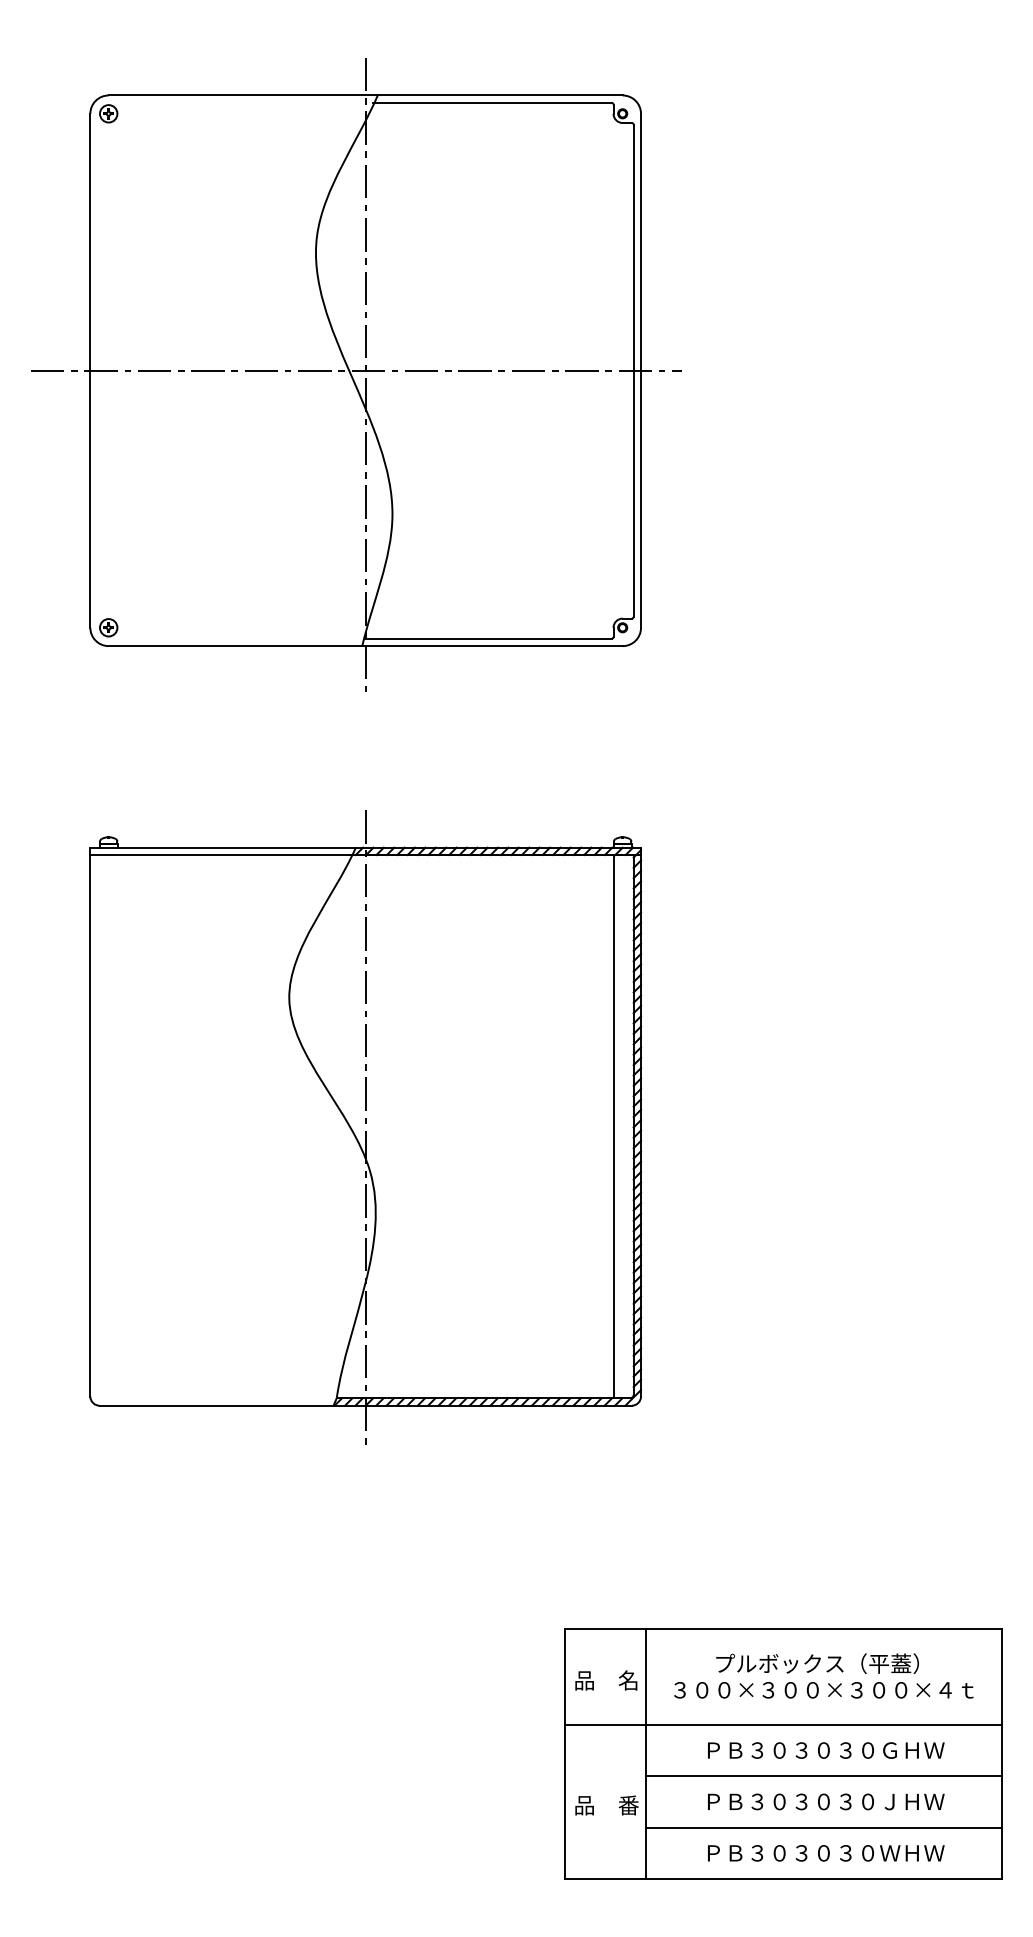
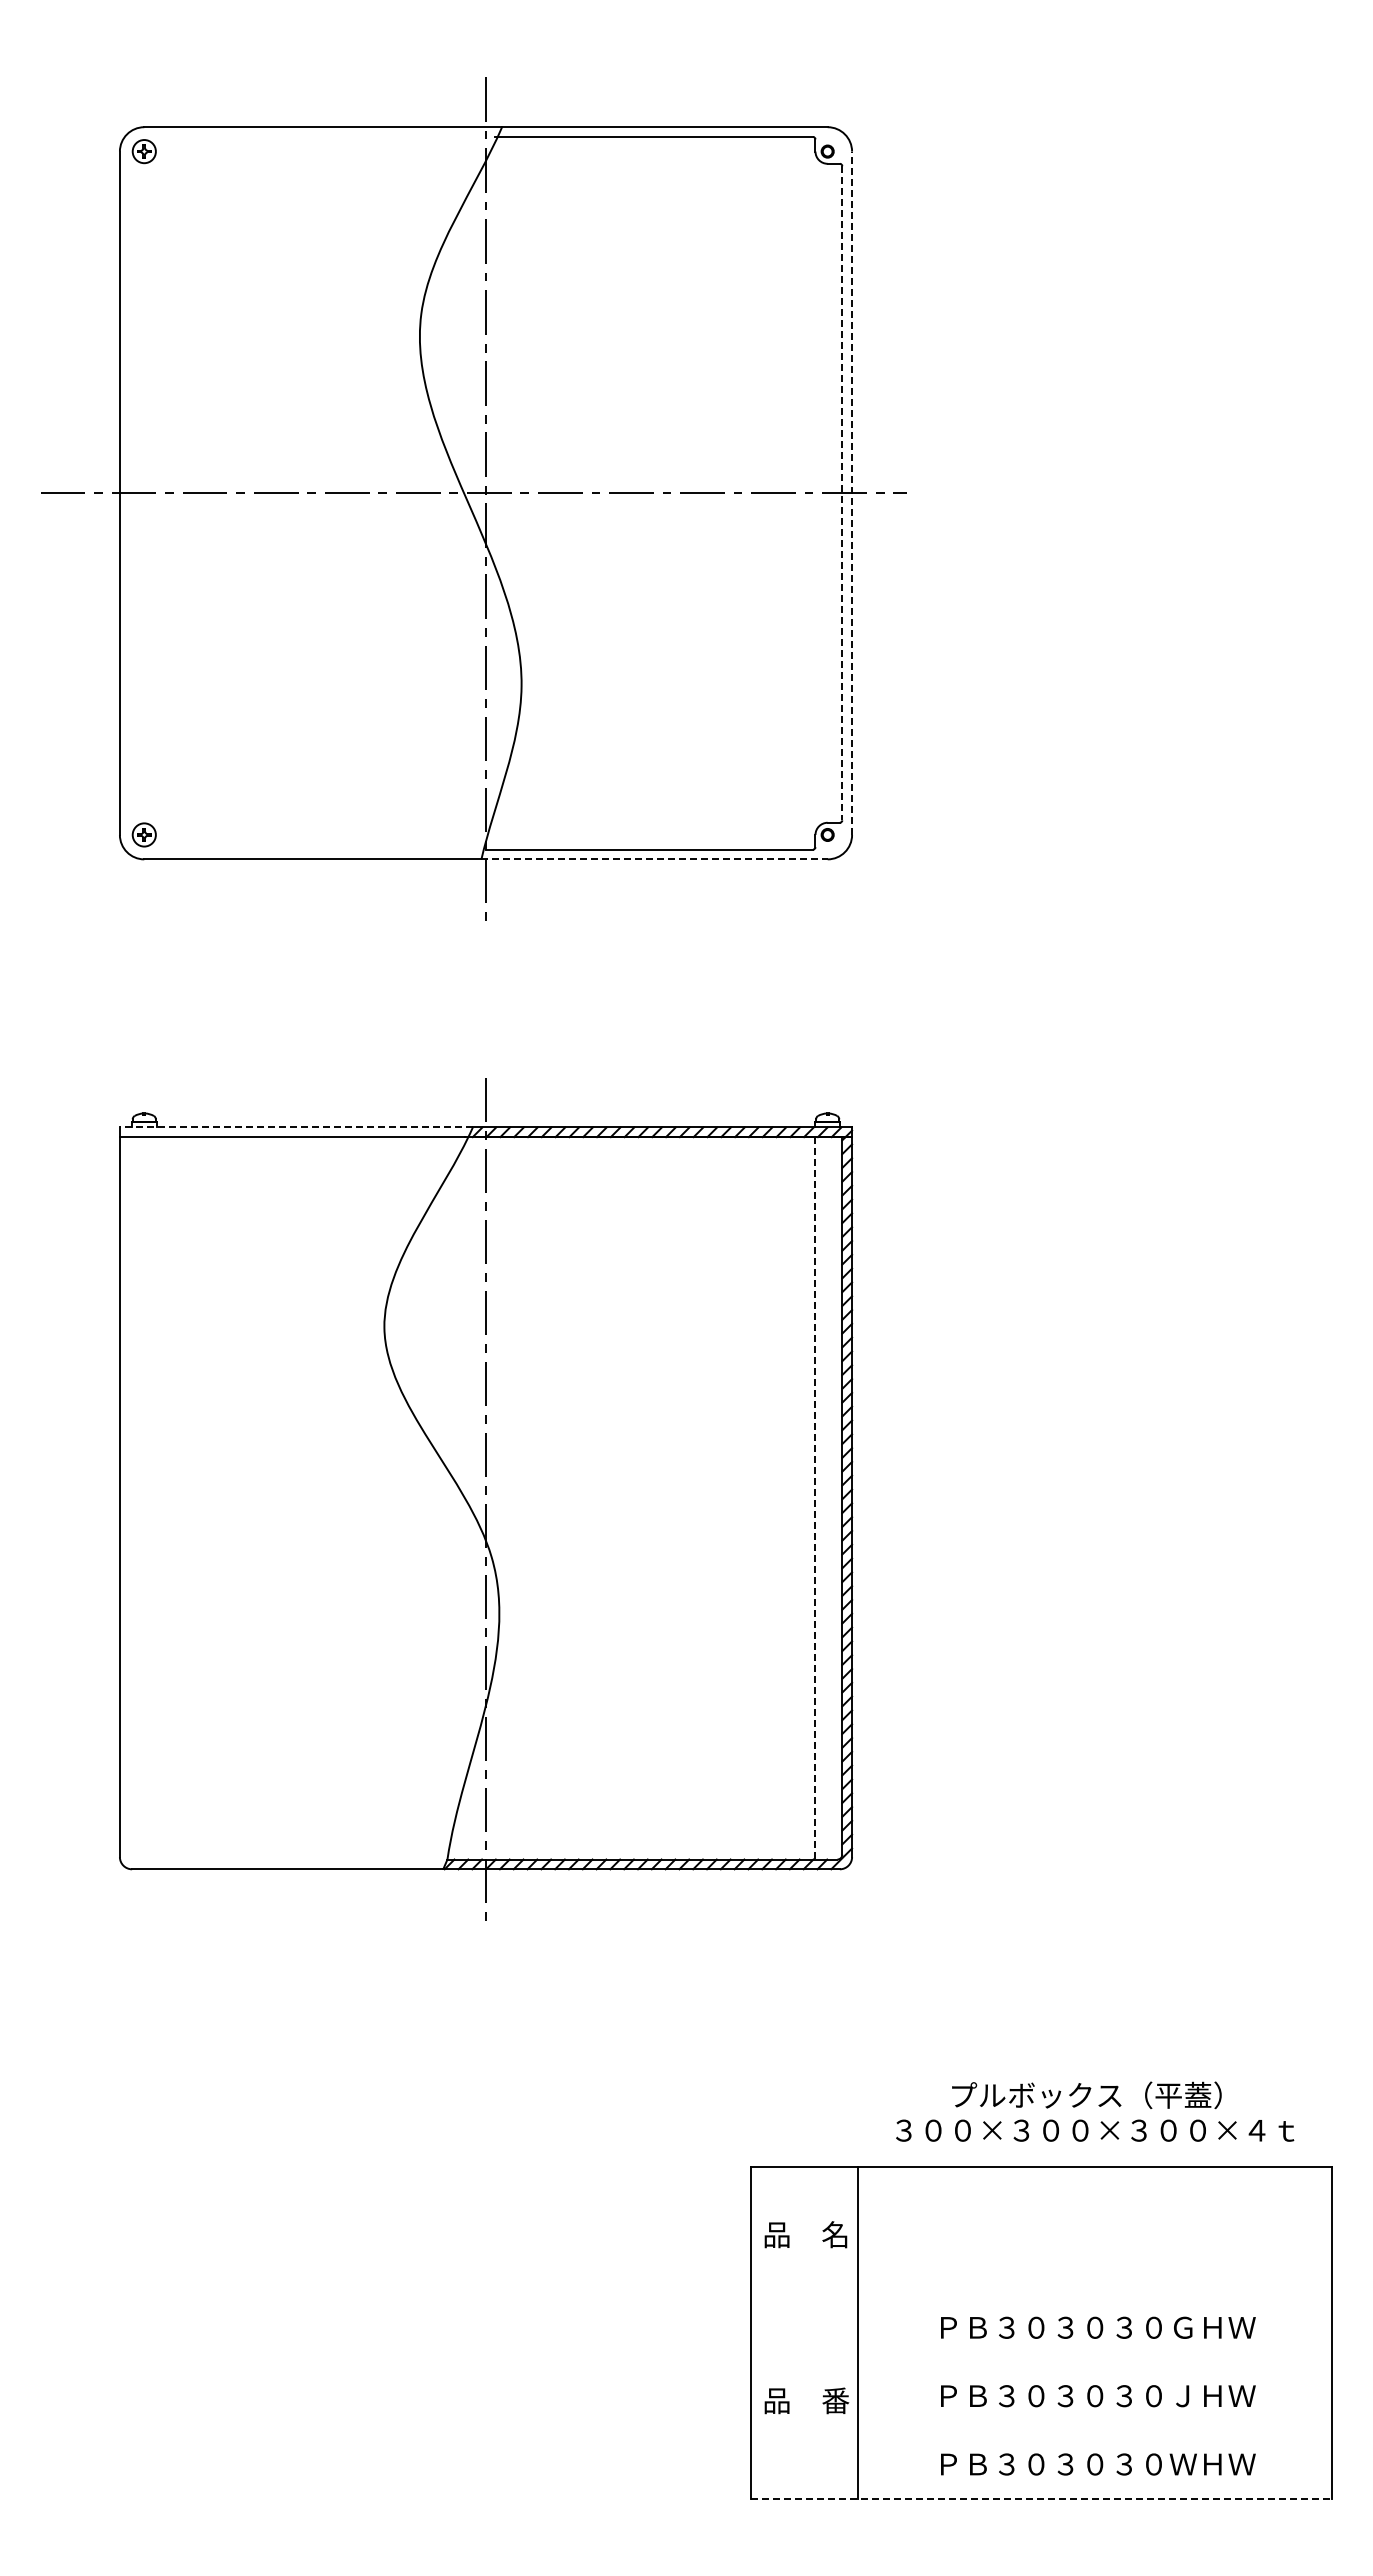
line: (633, 370) -> (842, 493), solid -> dashed
line: (641, 370) -> (852, 493), solid -> dashed
line: (493, 646) -> (655, 859), solid -> dashed
line: (223, 847) -> (296, 1127), solid -> dashed
line: (613, 1126) -> (815, 1498), solid -> dashed
text: (824, 1675) -> (1095, 2111), moved
line: (783, 1724) -> (1041, 2293), removed
line: (823, 1776) -> (1094, 2362), removed
line: (823, 1827) -> (1094, 2430), removed
line: (784, 1878) -> (1042, 2498), solid -> dashed

